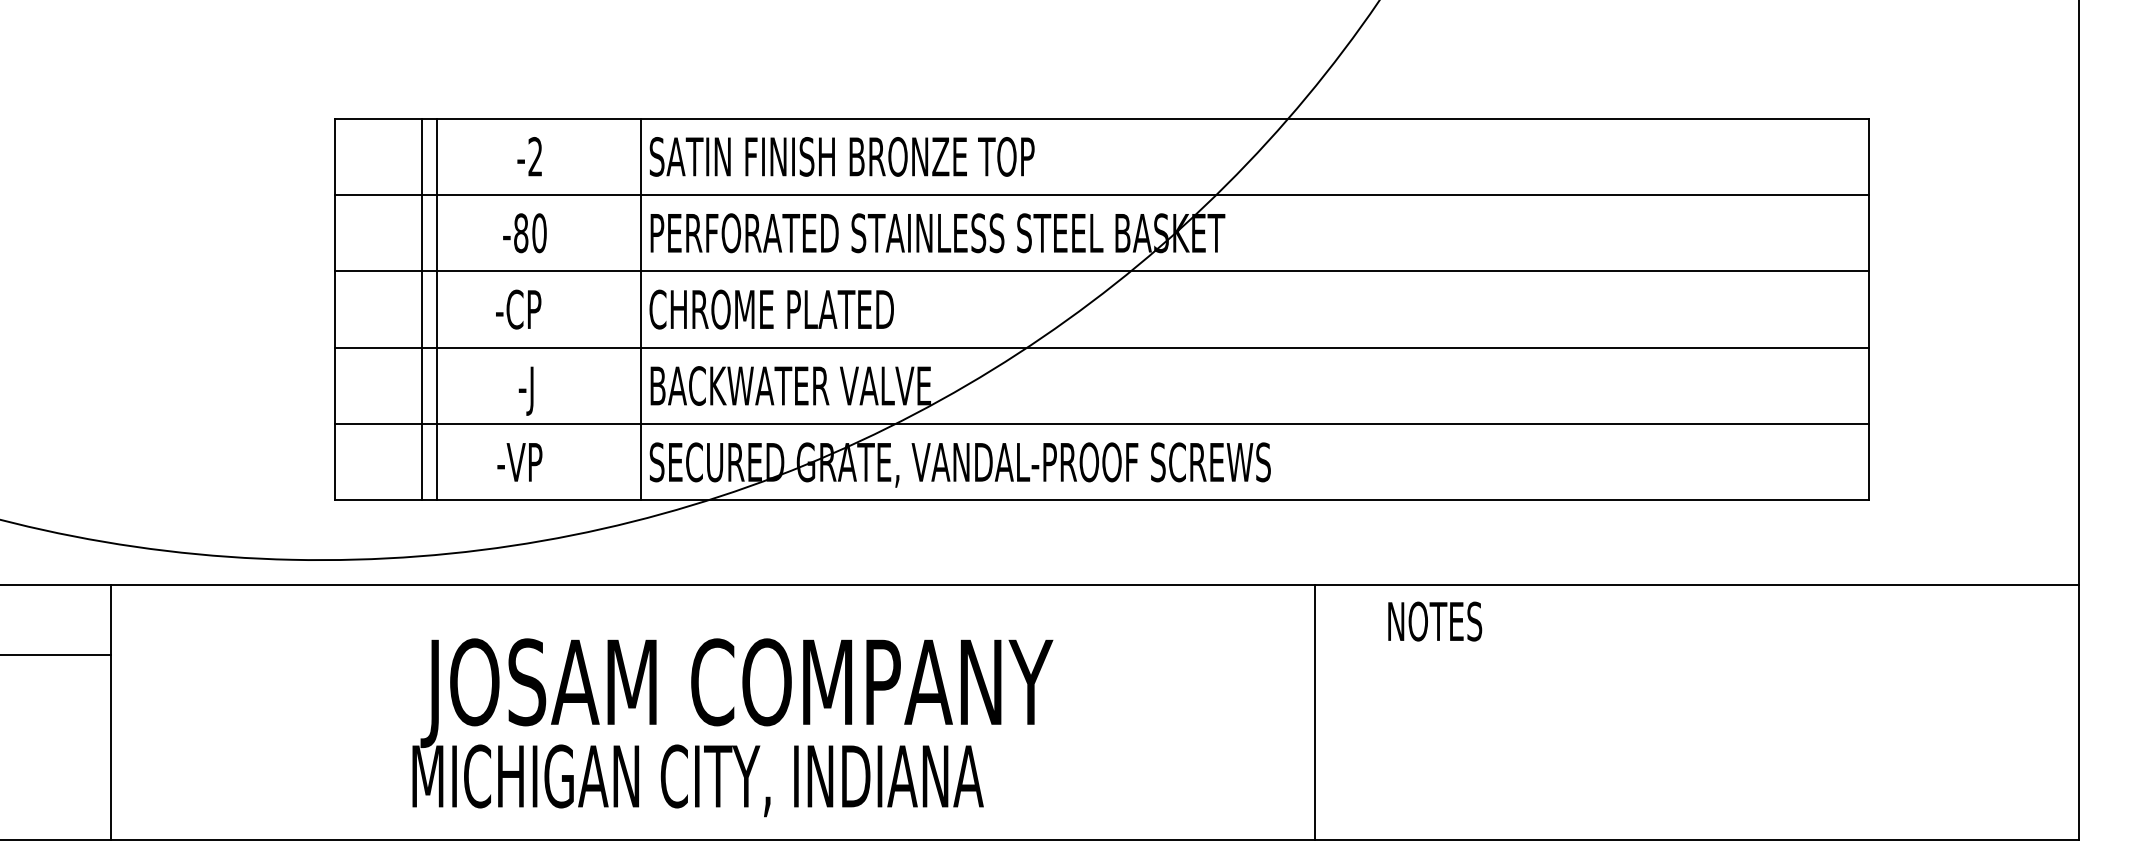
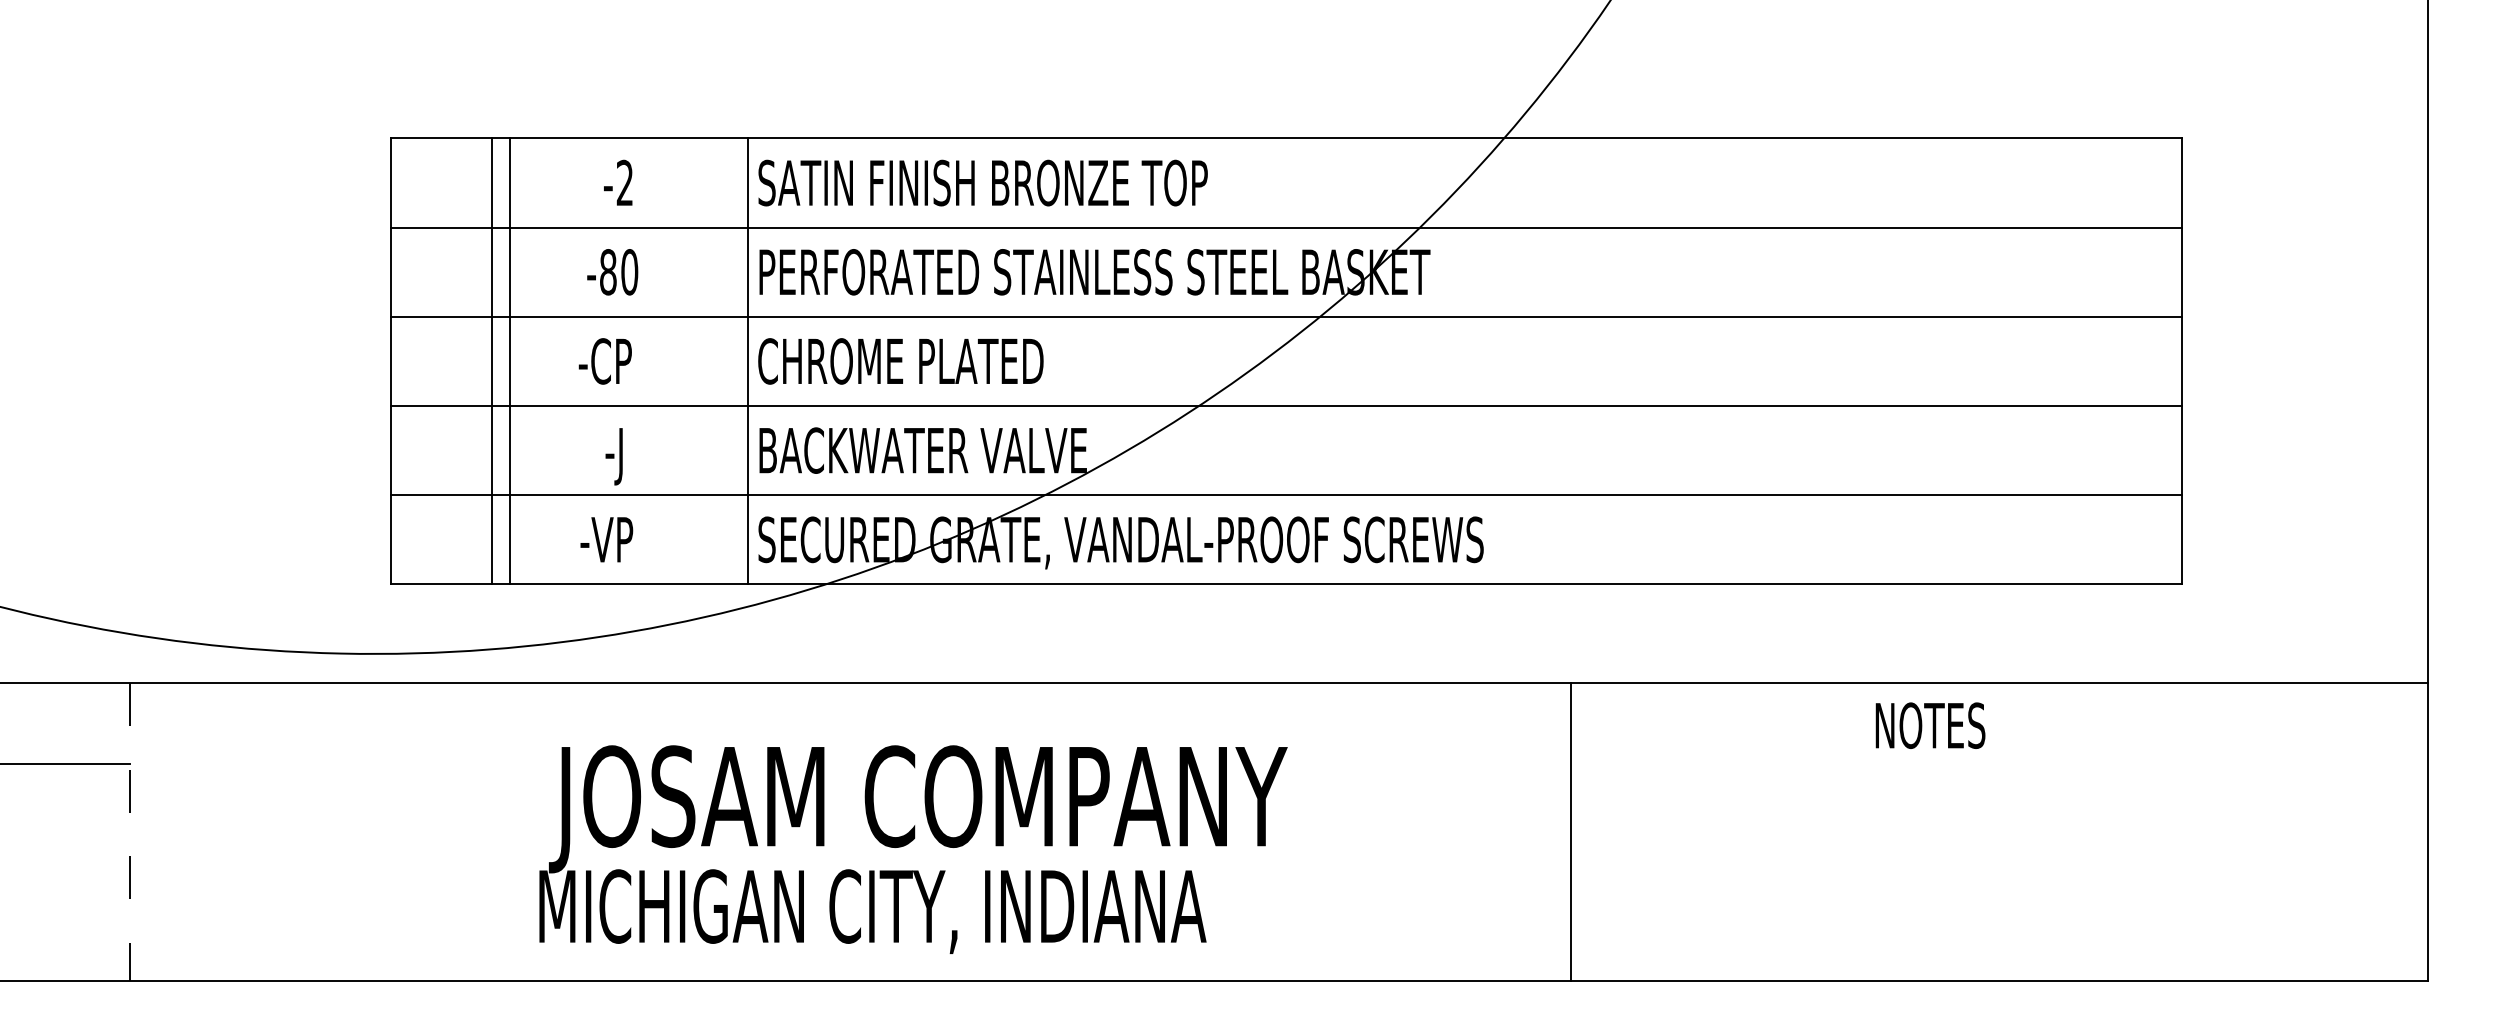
text: (1435, 621) -> (1930, 725), moved
line: (111, 712) -> (129, 831), solid -> dashed
line: (1315, 712) -> (1570, 831), moved
text: (732, 727) -> (913, 849), moved

